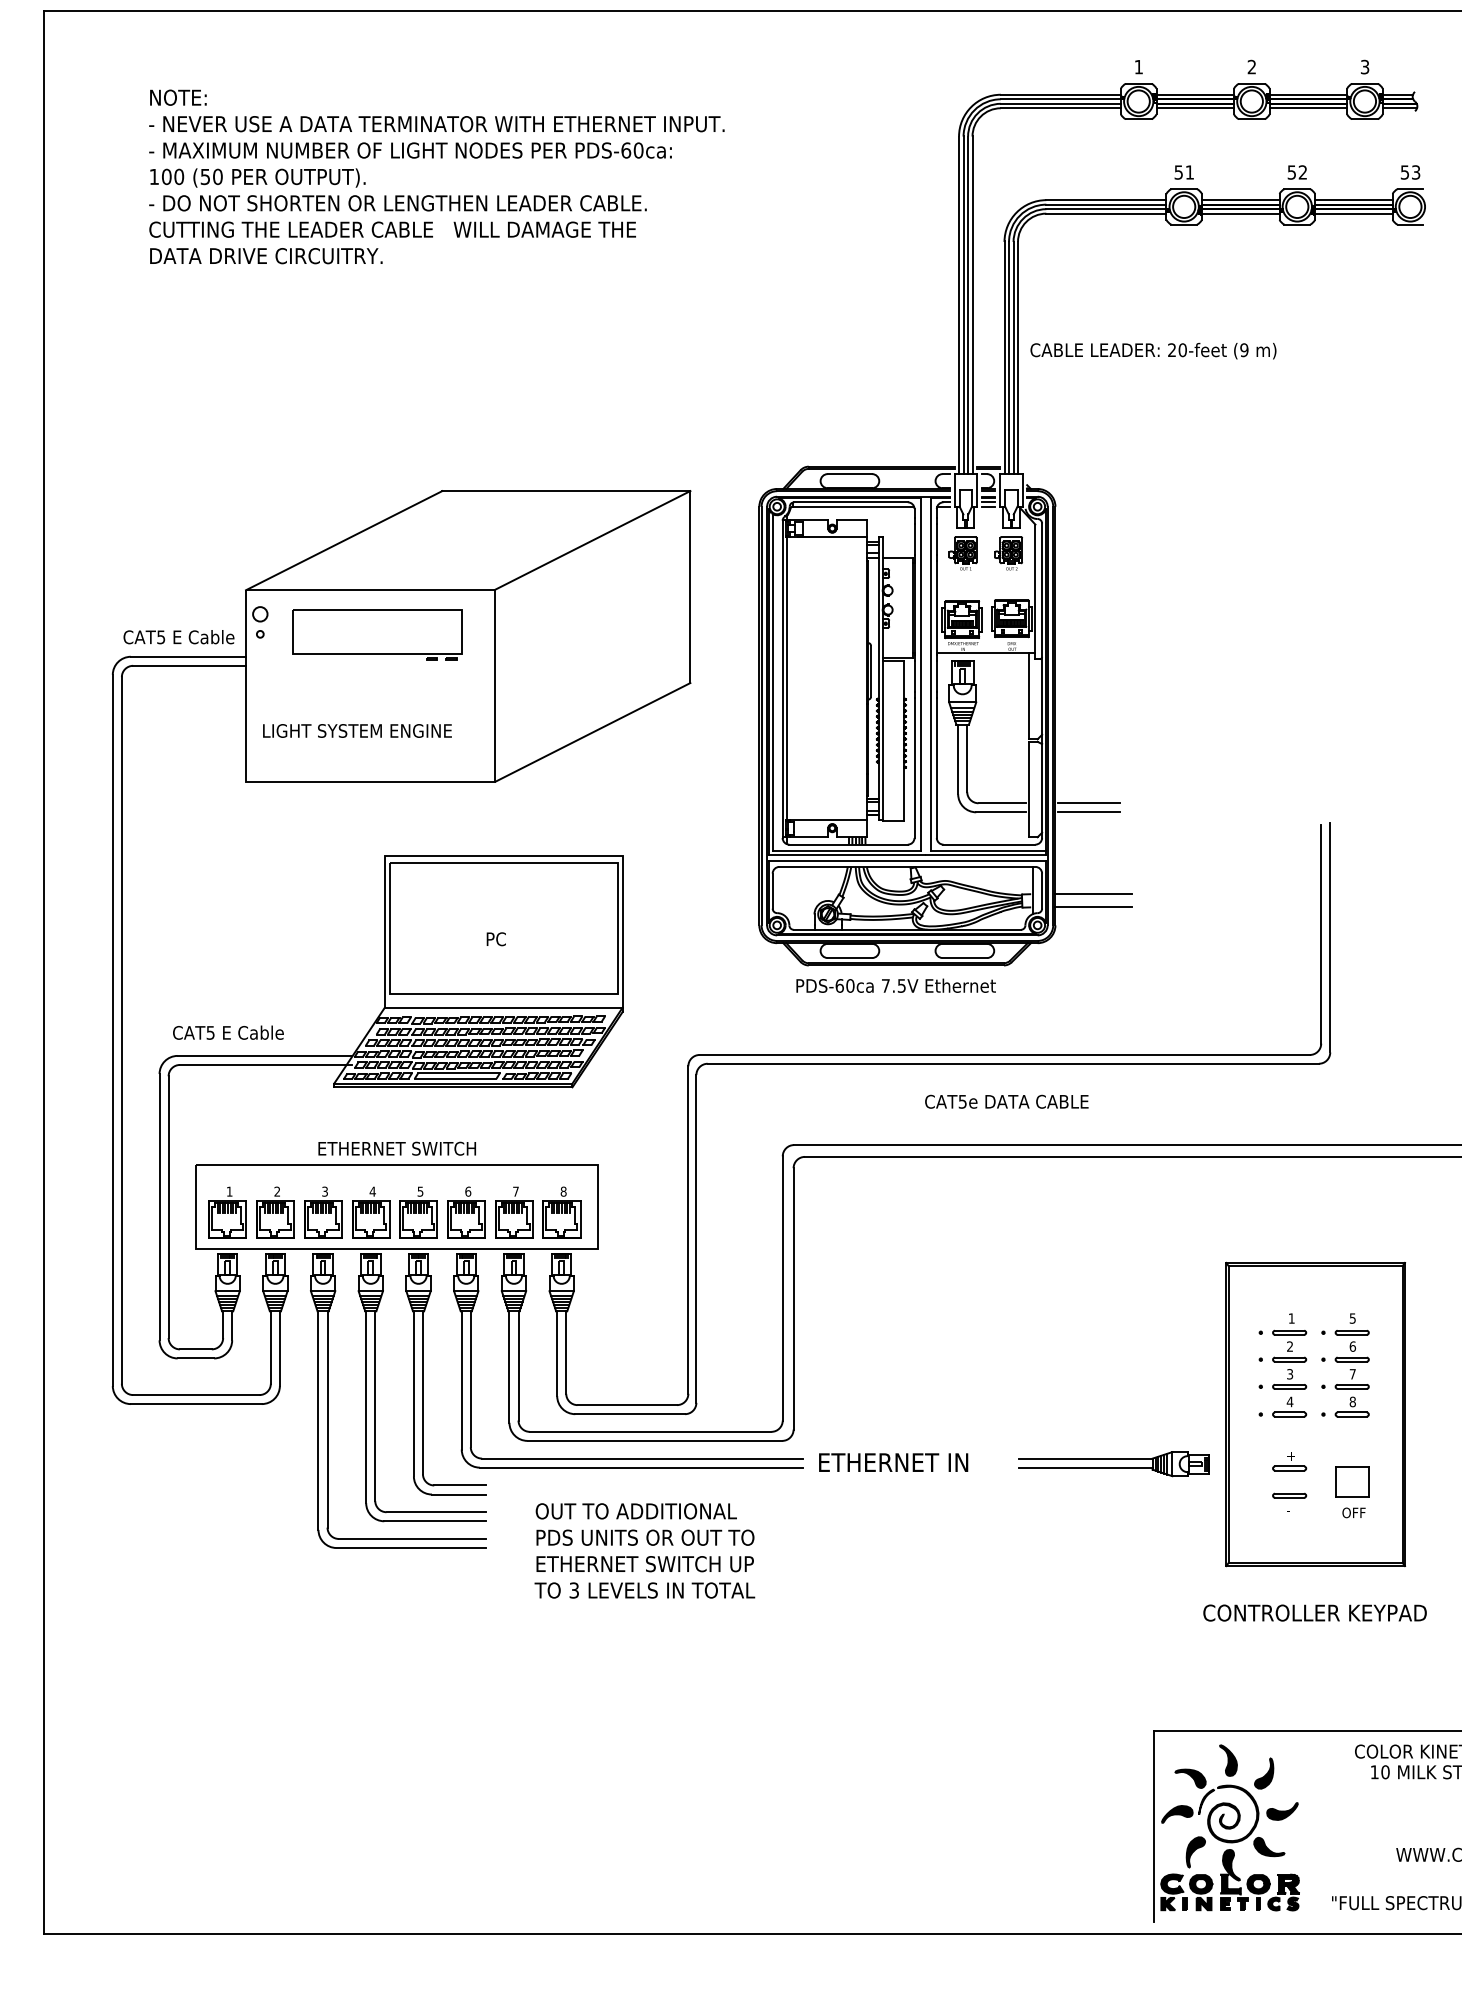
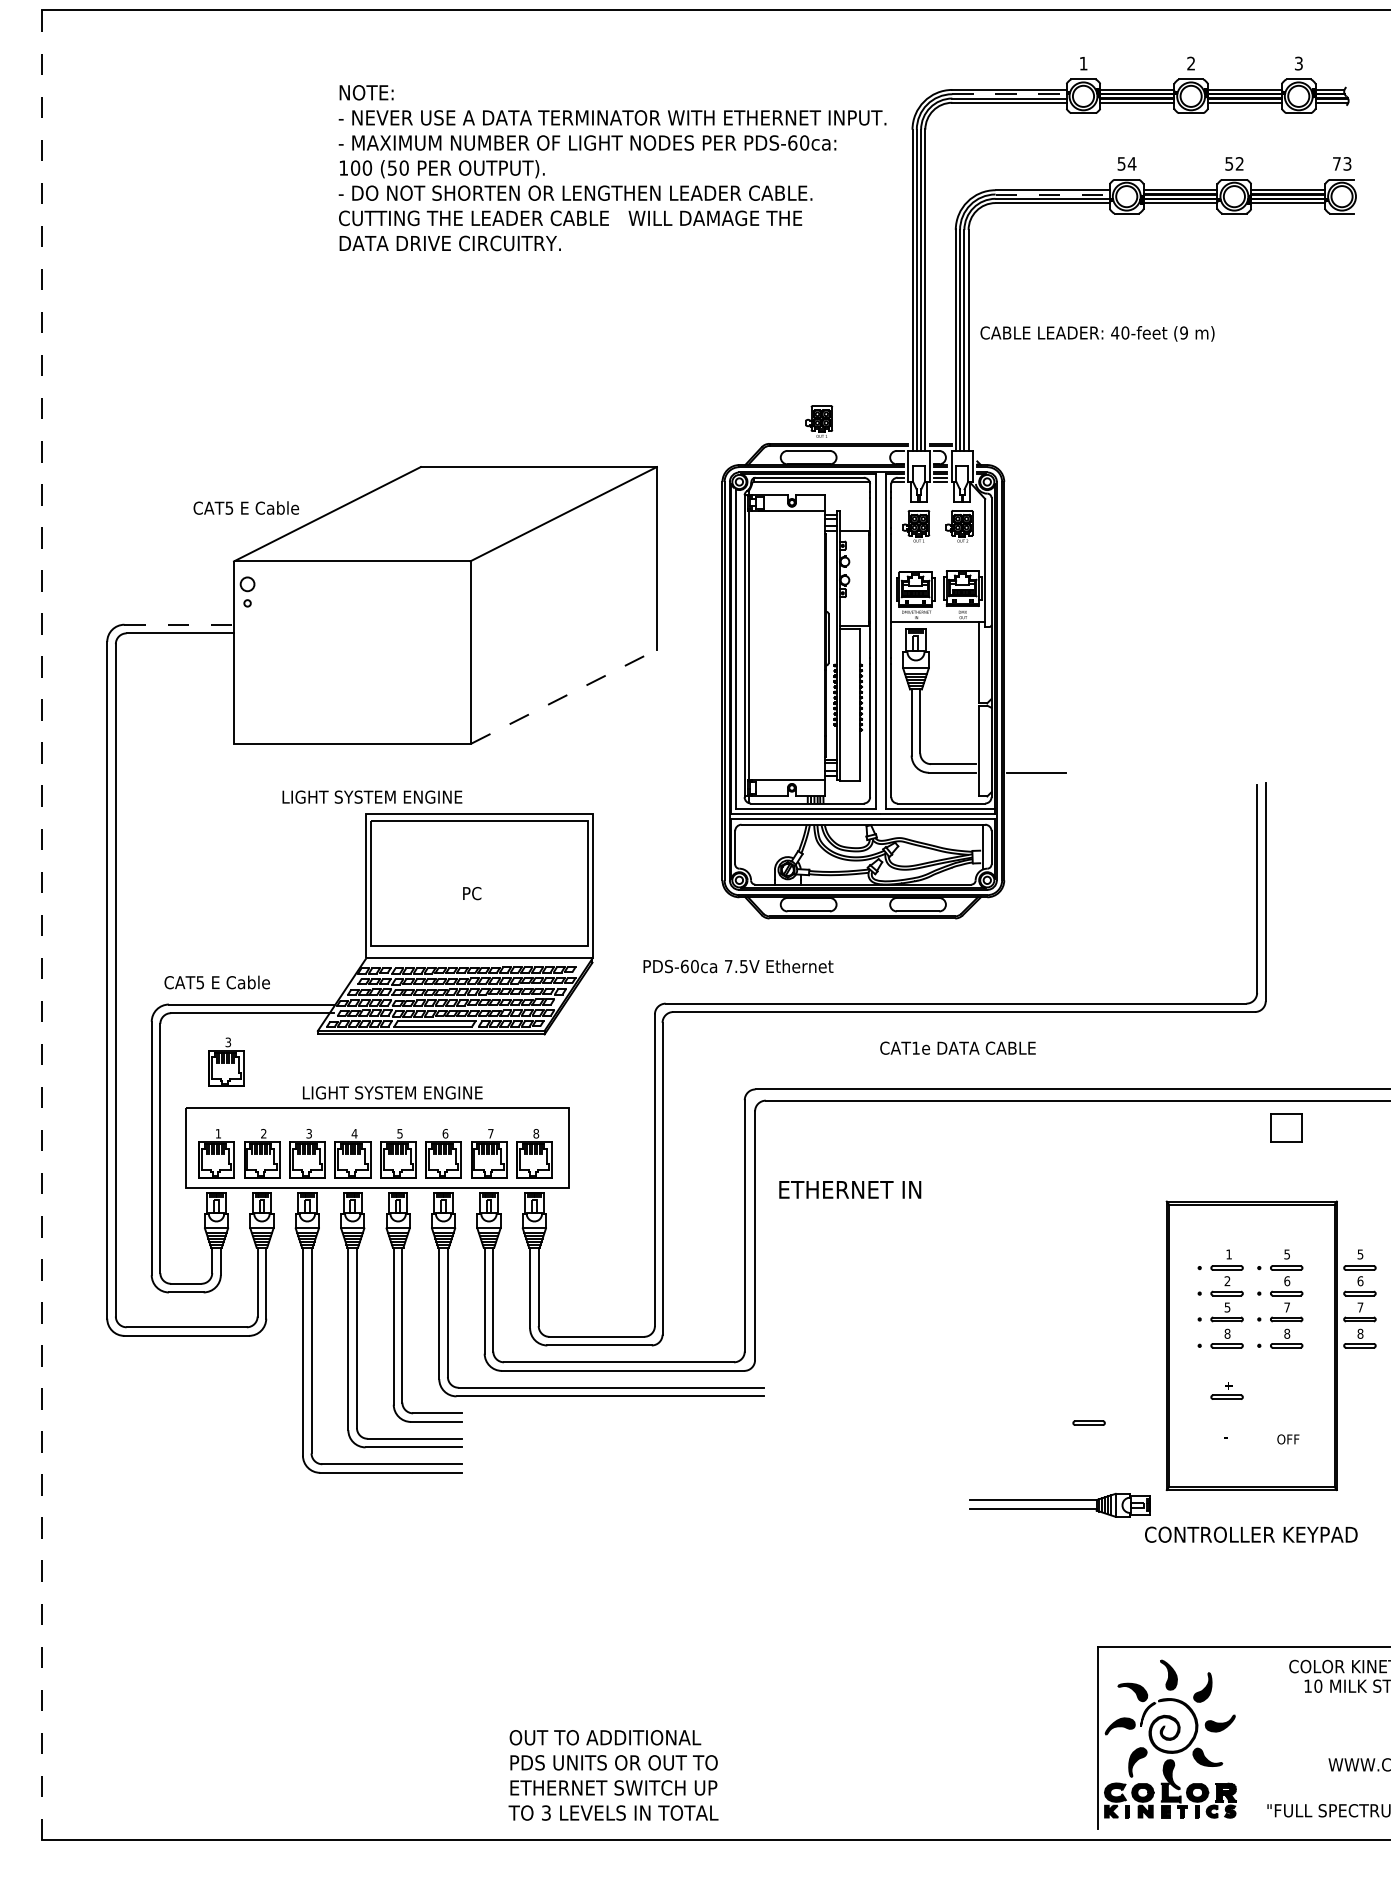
line: (1061, 99) -> (1010, 94), solid -> dashed
text: (1189, 172) -> (1131, 163), 51 -> 54
text: (1404, 172) -> (1336, 163), 53 -> 73
text: (436, 176) -> (612, 167), moved
line: (1106, 204) -> (1052, 194), solid -> dashed
text: (1171, 349) -> (1114, 332), 20-feet -> 40-feet
part: (860, 443) -> (818, 421), added
part: (377, 634) -> (359, 603), removed
text: (178, 637) -> (245, 508), moved
line: (188, 656) -> (179, 624), solid -> dashed
text: (357, 730) -> (372, 796), moved
line: (593, 732) -> (564, 696), solid -> dashed
line: (1088, 803) -> (1035, 764), removed
line: (1093, 894) -> (1040, 850), removed
line: (1093, 907) -> (1040, 863), removed
line: (43, 972) -> (41, 925), solid -> dashed
text: (895, 985) -> (737, 966), moved
text: (962, 1101) -> (915, 1047), CAT5e -> CAT1e
part: (238, 1116) -> (226, 1062), added
text: (413, 1148) -> (393, 1092), ETHERNET SWITCH -> LIGHT SYSTEM ENGINE
part: (1428, 1365) -> (1359, 1299), added
text: (1289, 1373) -> (1226, 1306), 3 -> 5
text: (1289, 1401) -> (1226, 1333), 4 -> 8
text: (893, 1462) -> (850, 1189), moved
part: (1113, 1464) -> (1059, 1505), moved
part: (1352, 1481) -> (1286, 1127), moved
part: (1289, 1495) -> (1088, 1422), moved
text: (644, 1550) -> (613, 1774), moved

